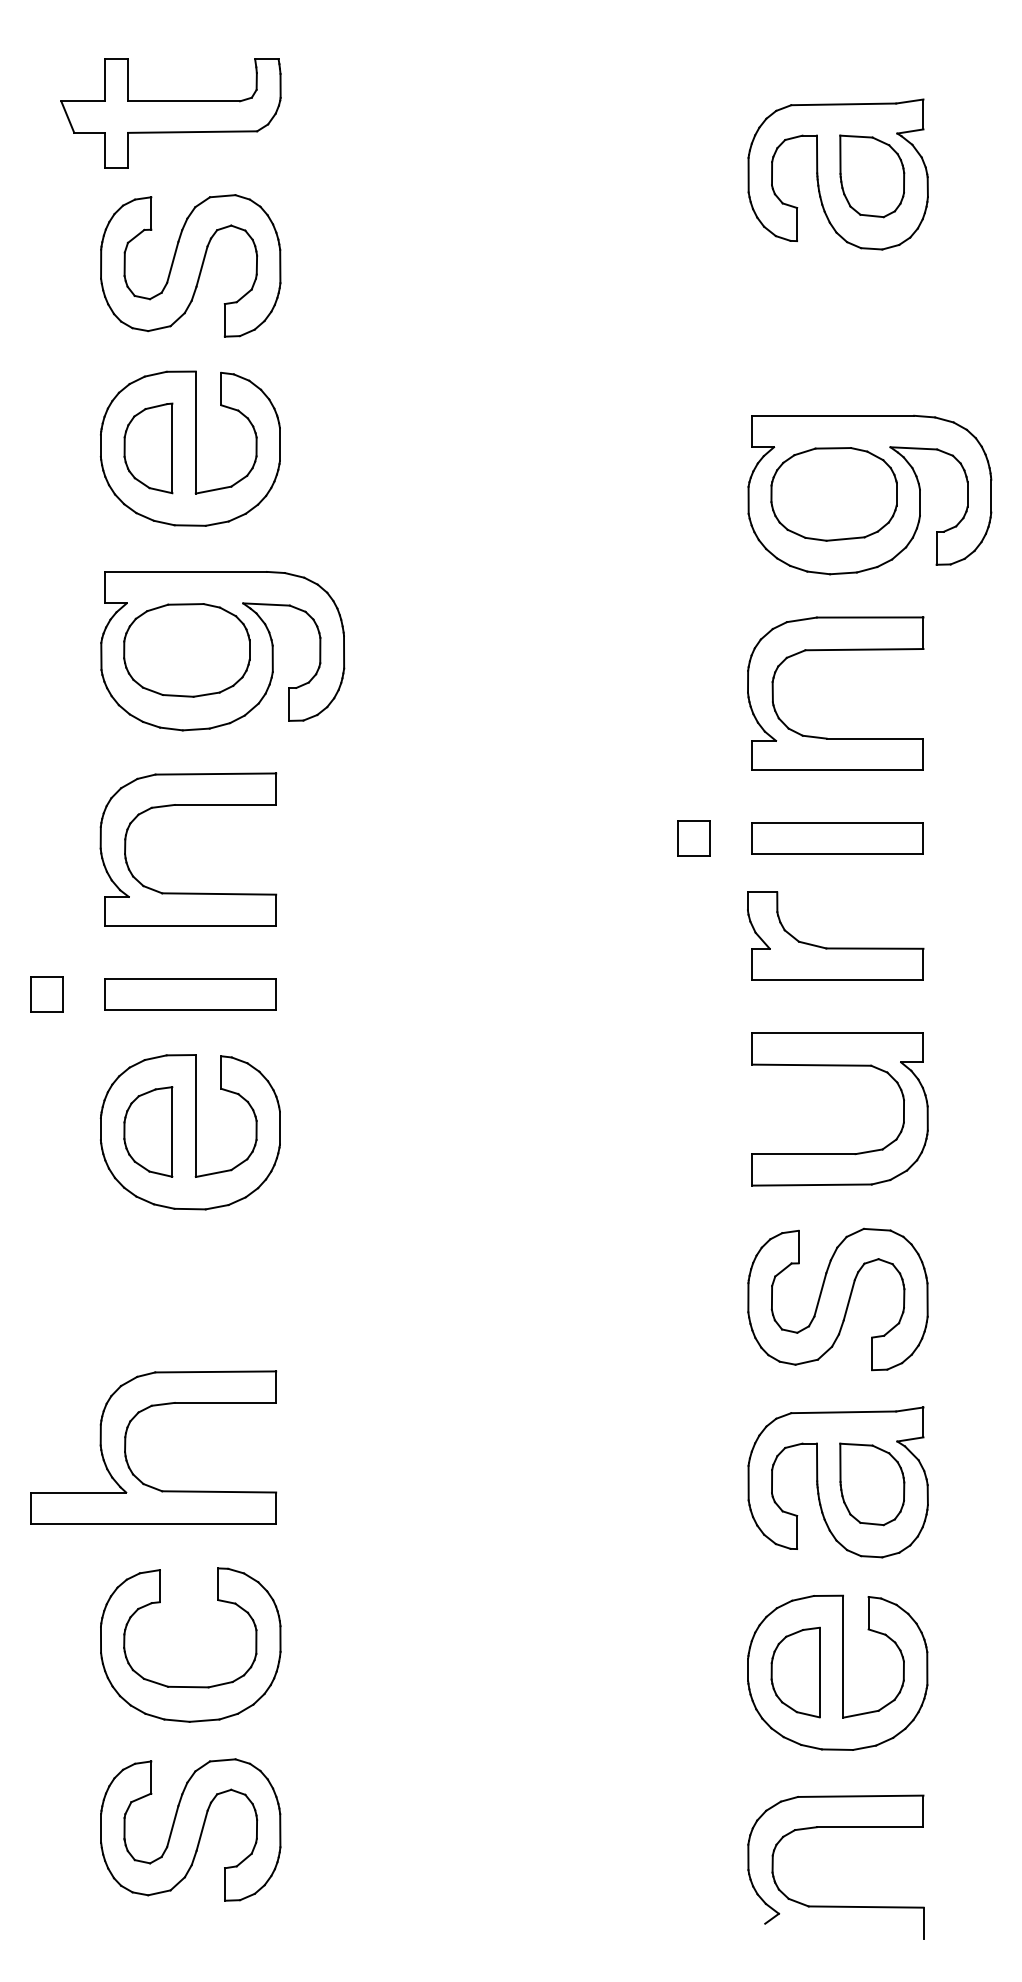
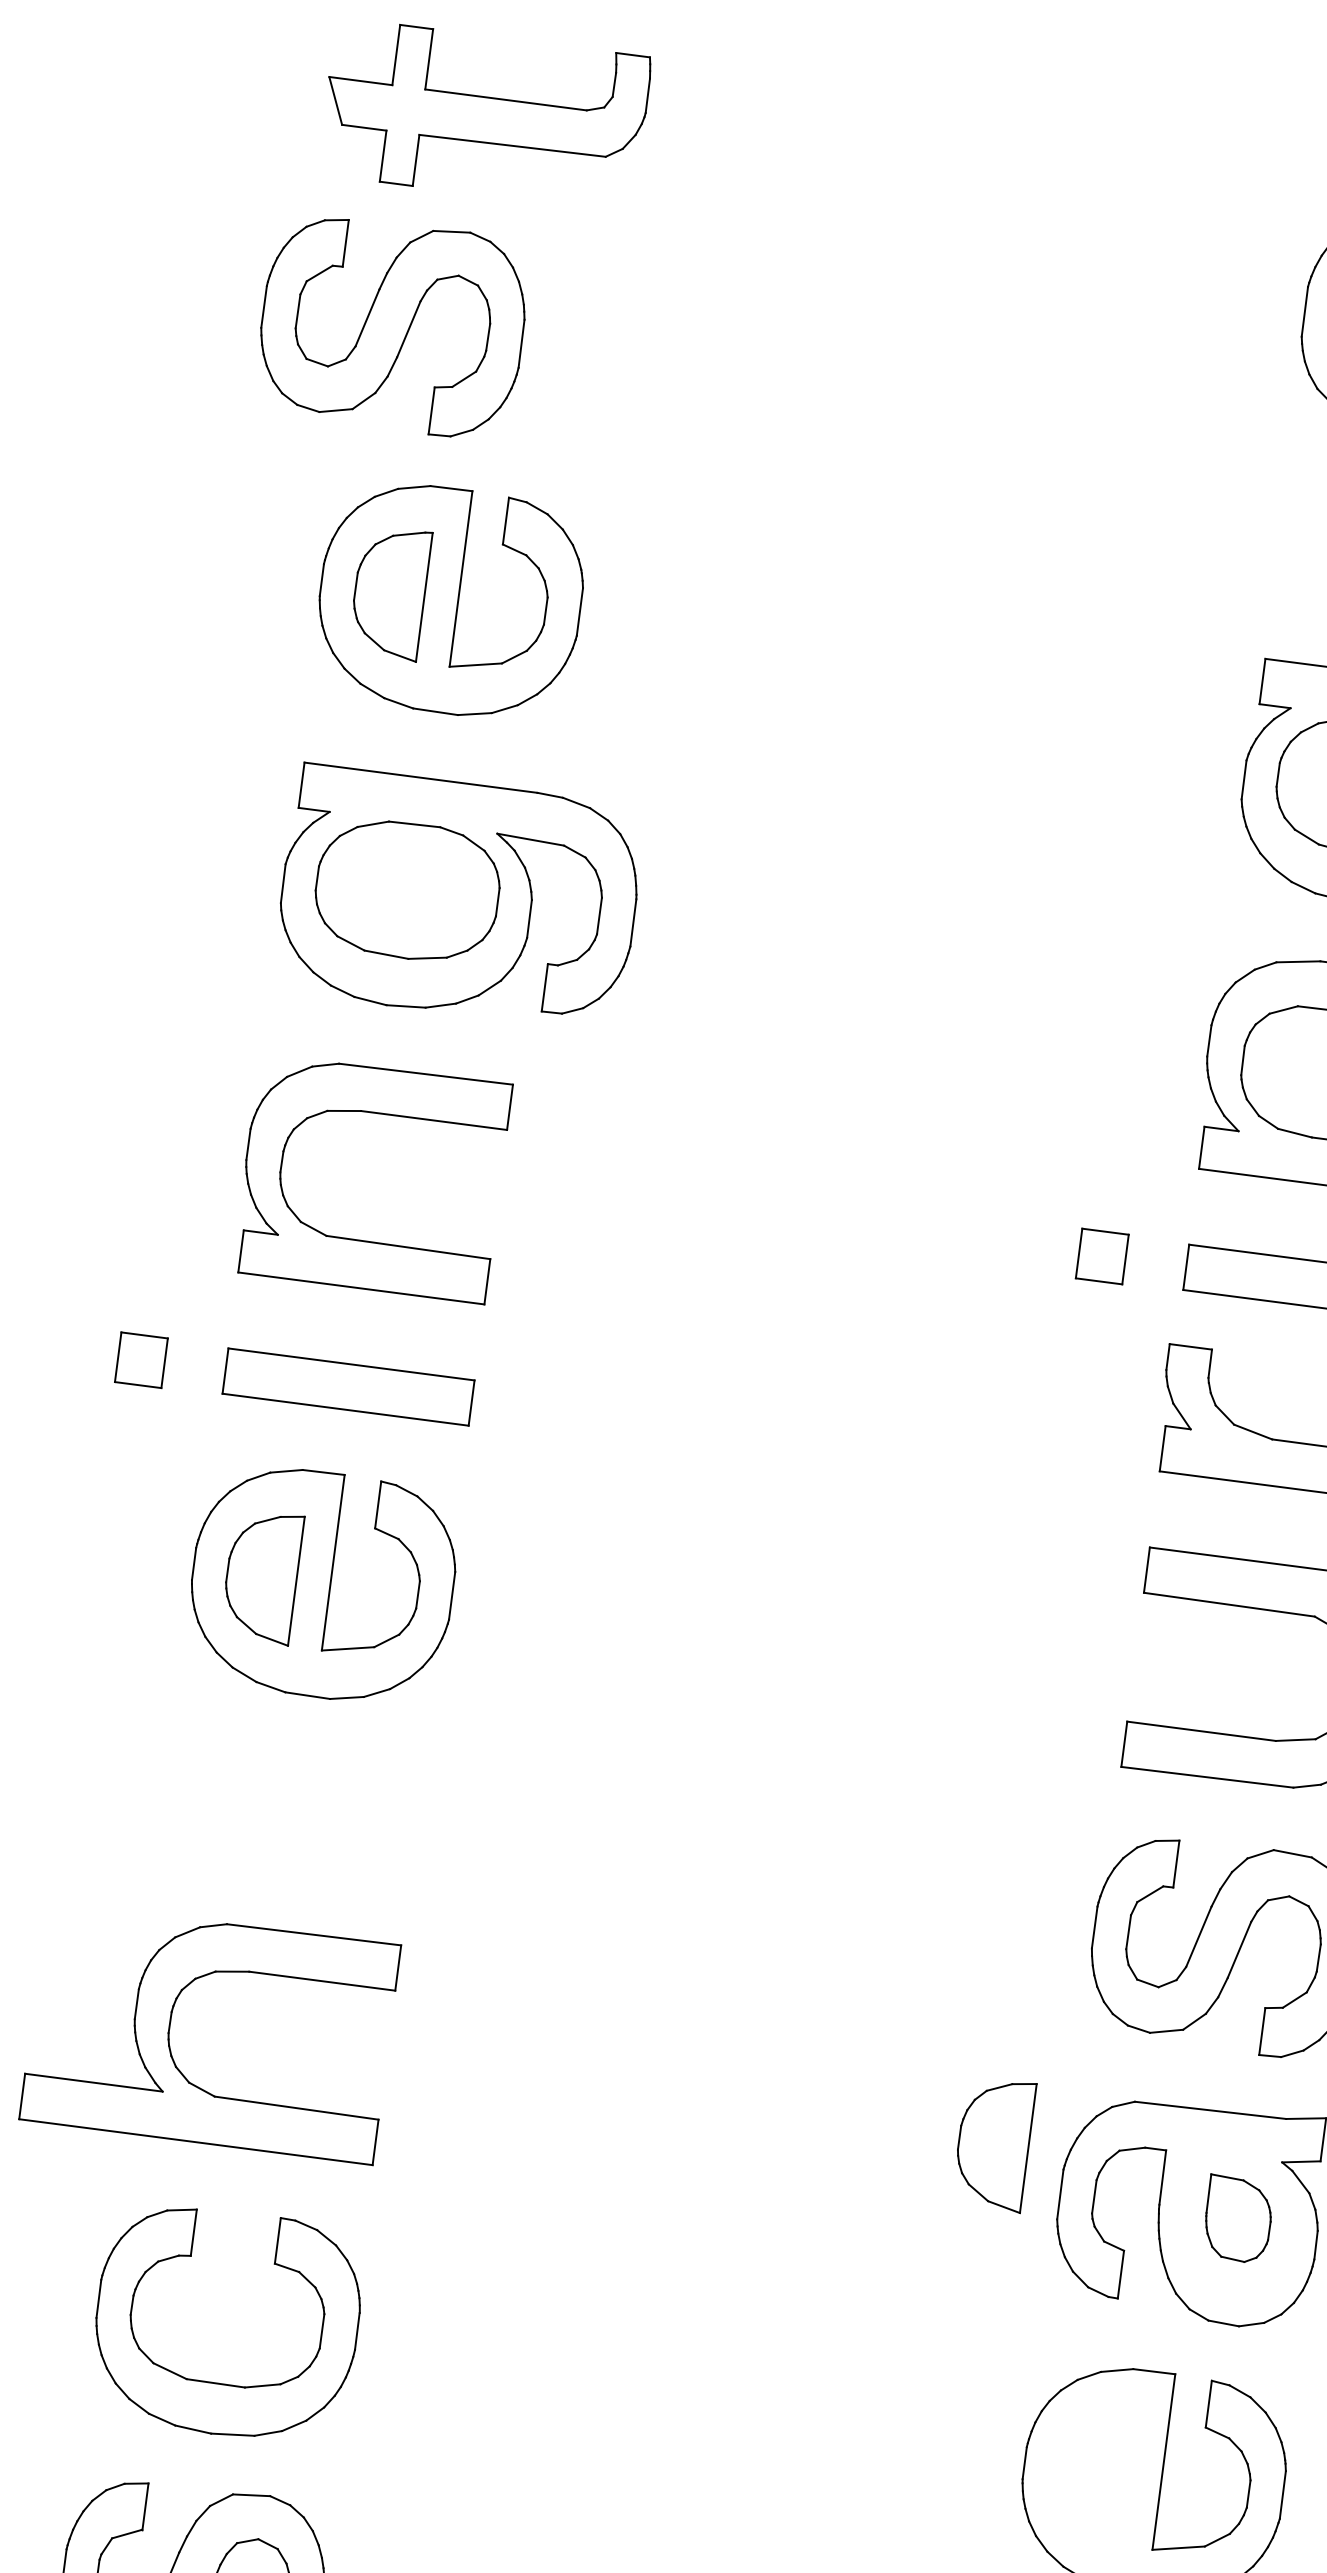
part: (190, 265) -> (392, 325), moved
part: (872, 1484) -> (1238, 2219), size x0.7
part: (795, 1672) -> (993, 2143), moved

